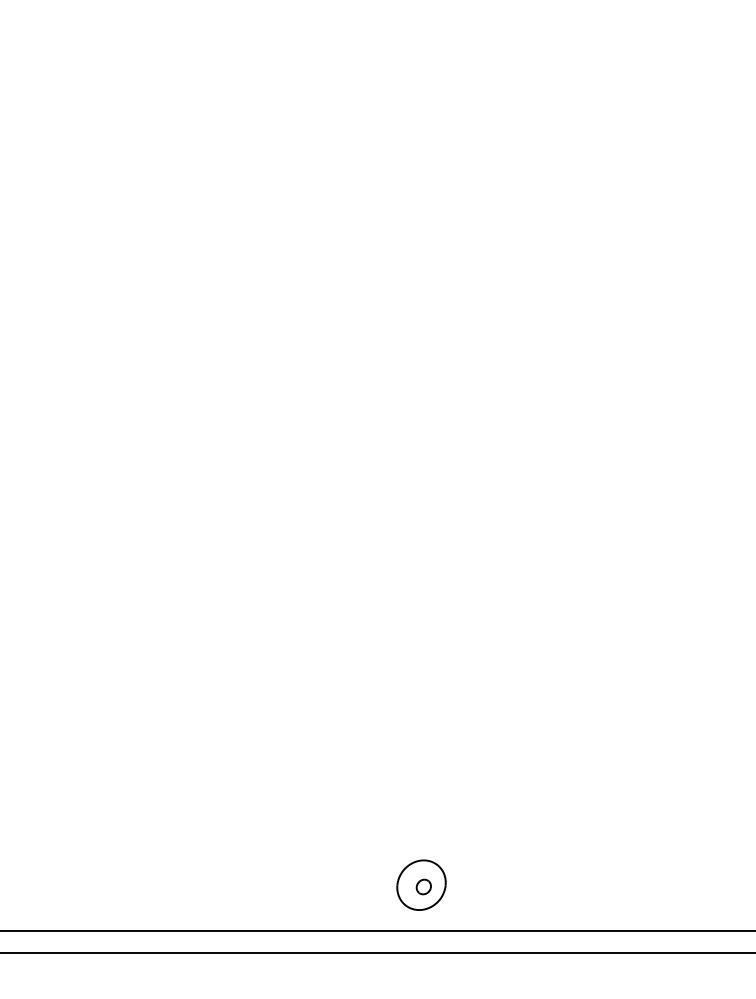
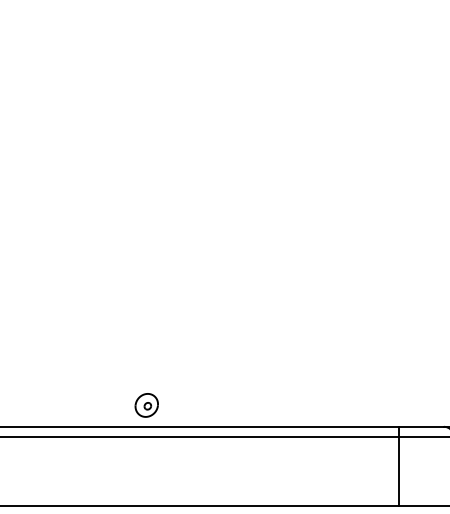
part: (420, 885) -> (146, 405), moved

